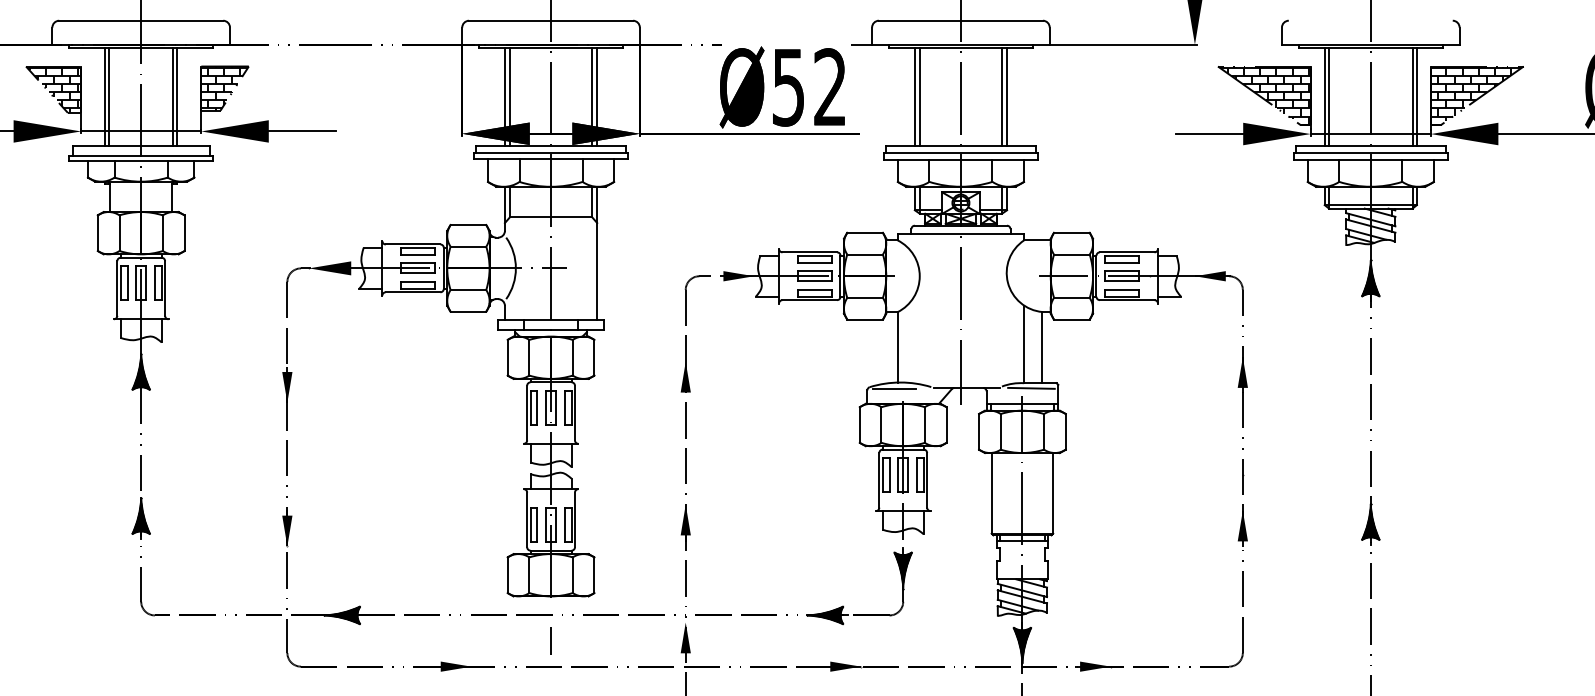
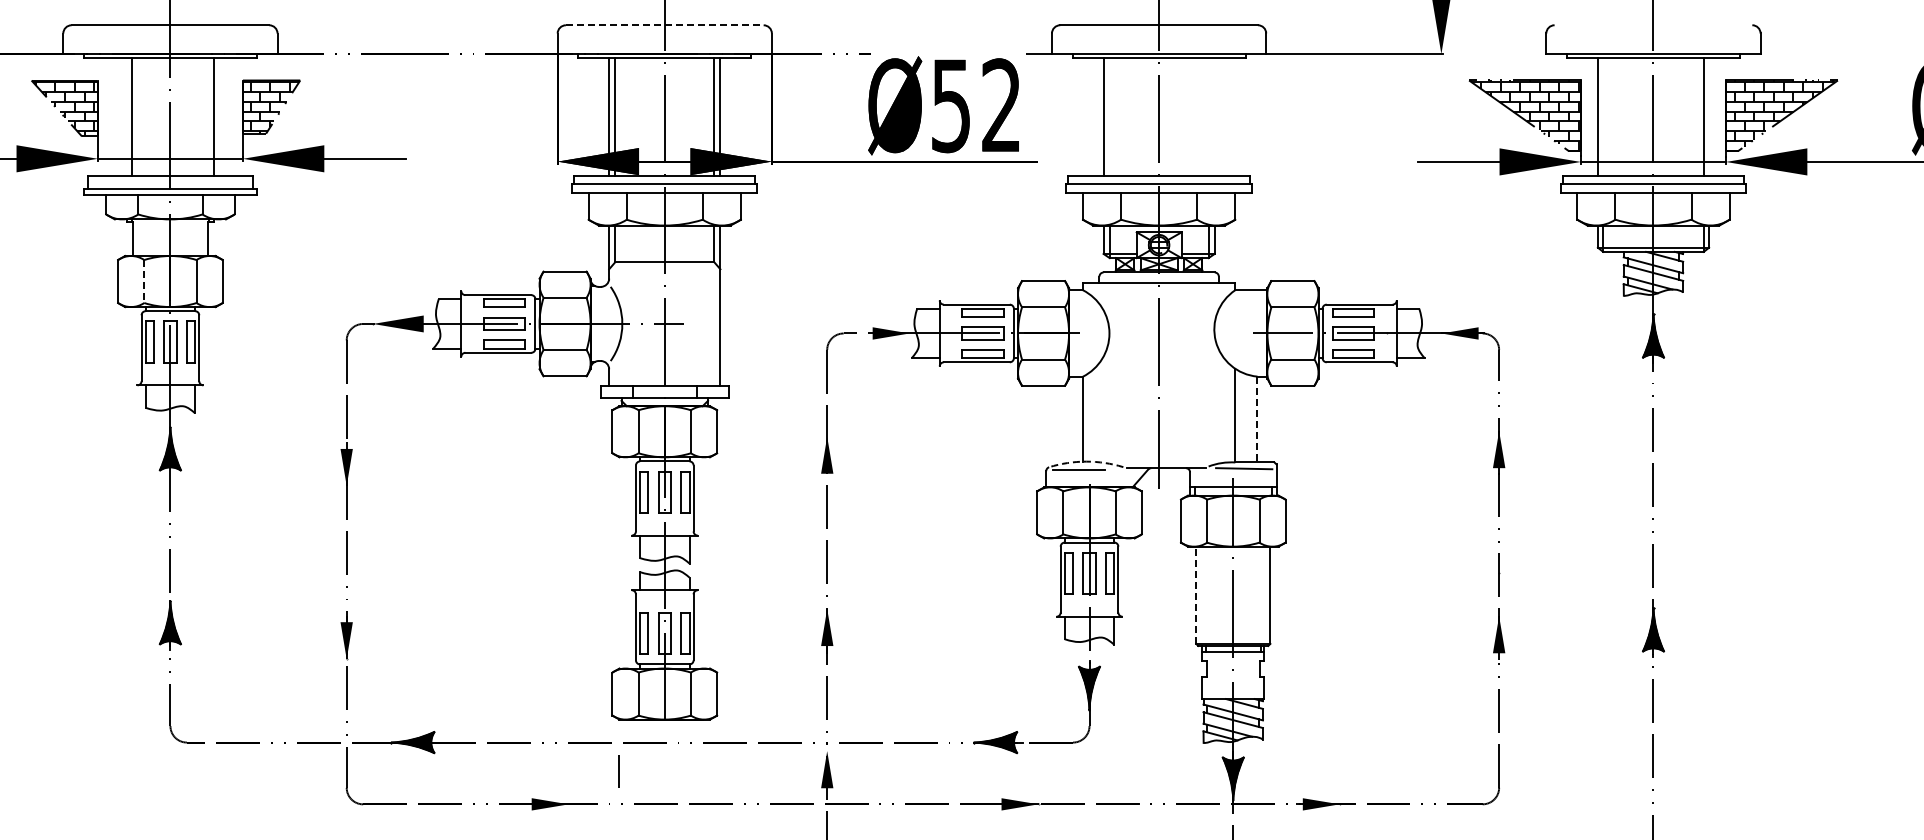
line: (550, 20) -> (664, 25), solid -> dashed
line: (105, 97) -> (127, 117), removed
line: (172, 97) -> (208, 117), removed
line: (919, 97) -> (1109, 117), removed
line: (1001, 97) -> (1208, 117), removed
line: (1006, 97) -> (1214, 117), removed
line: (1329, 97) -> (1603, 117), removed
line: (1417, 97) -> (1709, 117), removed
line: (119, 233) -> (144, 282), solid -> dashed
line: (1042, 347) -> (1257, 419), solid -> dashed
arc: (900, 382) -> (1086, 461), solid -> dashed
line: (991, 493) -> (1196, 595), solid -> dashed
line: (550, 641) -> (618, 771), moved

